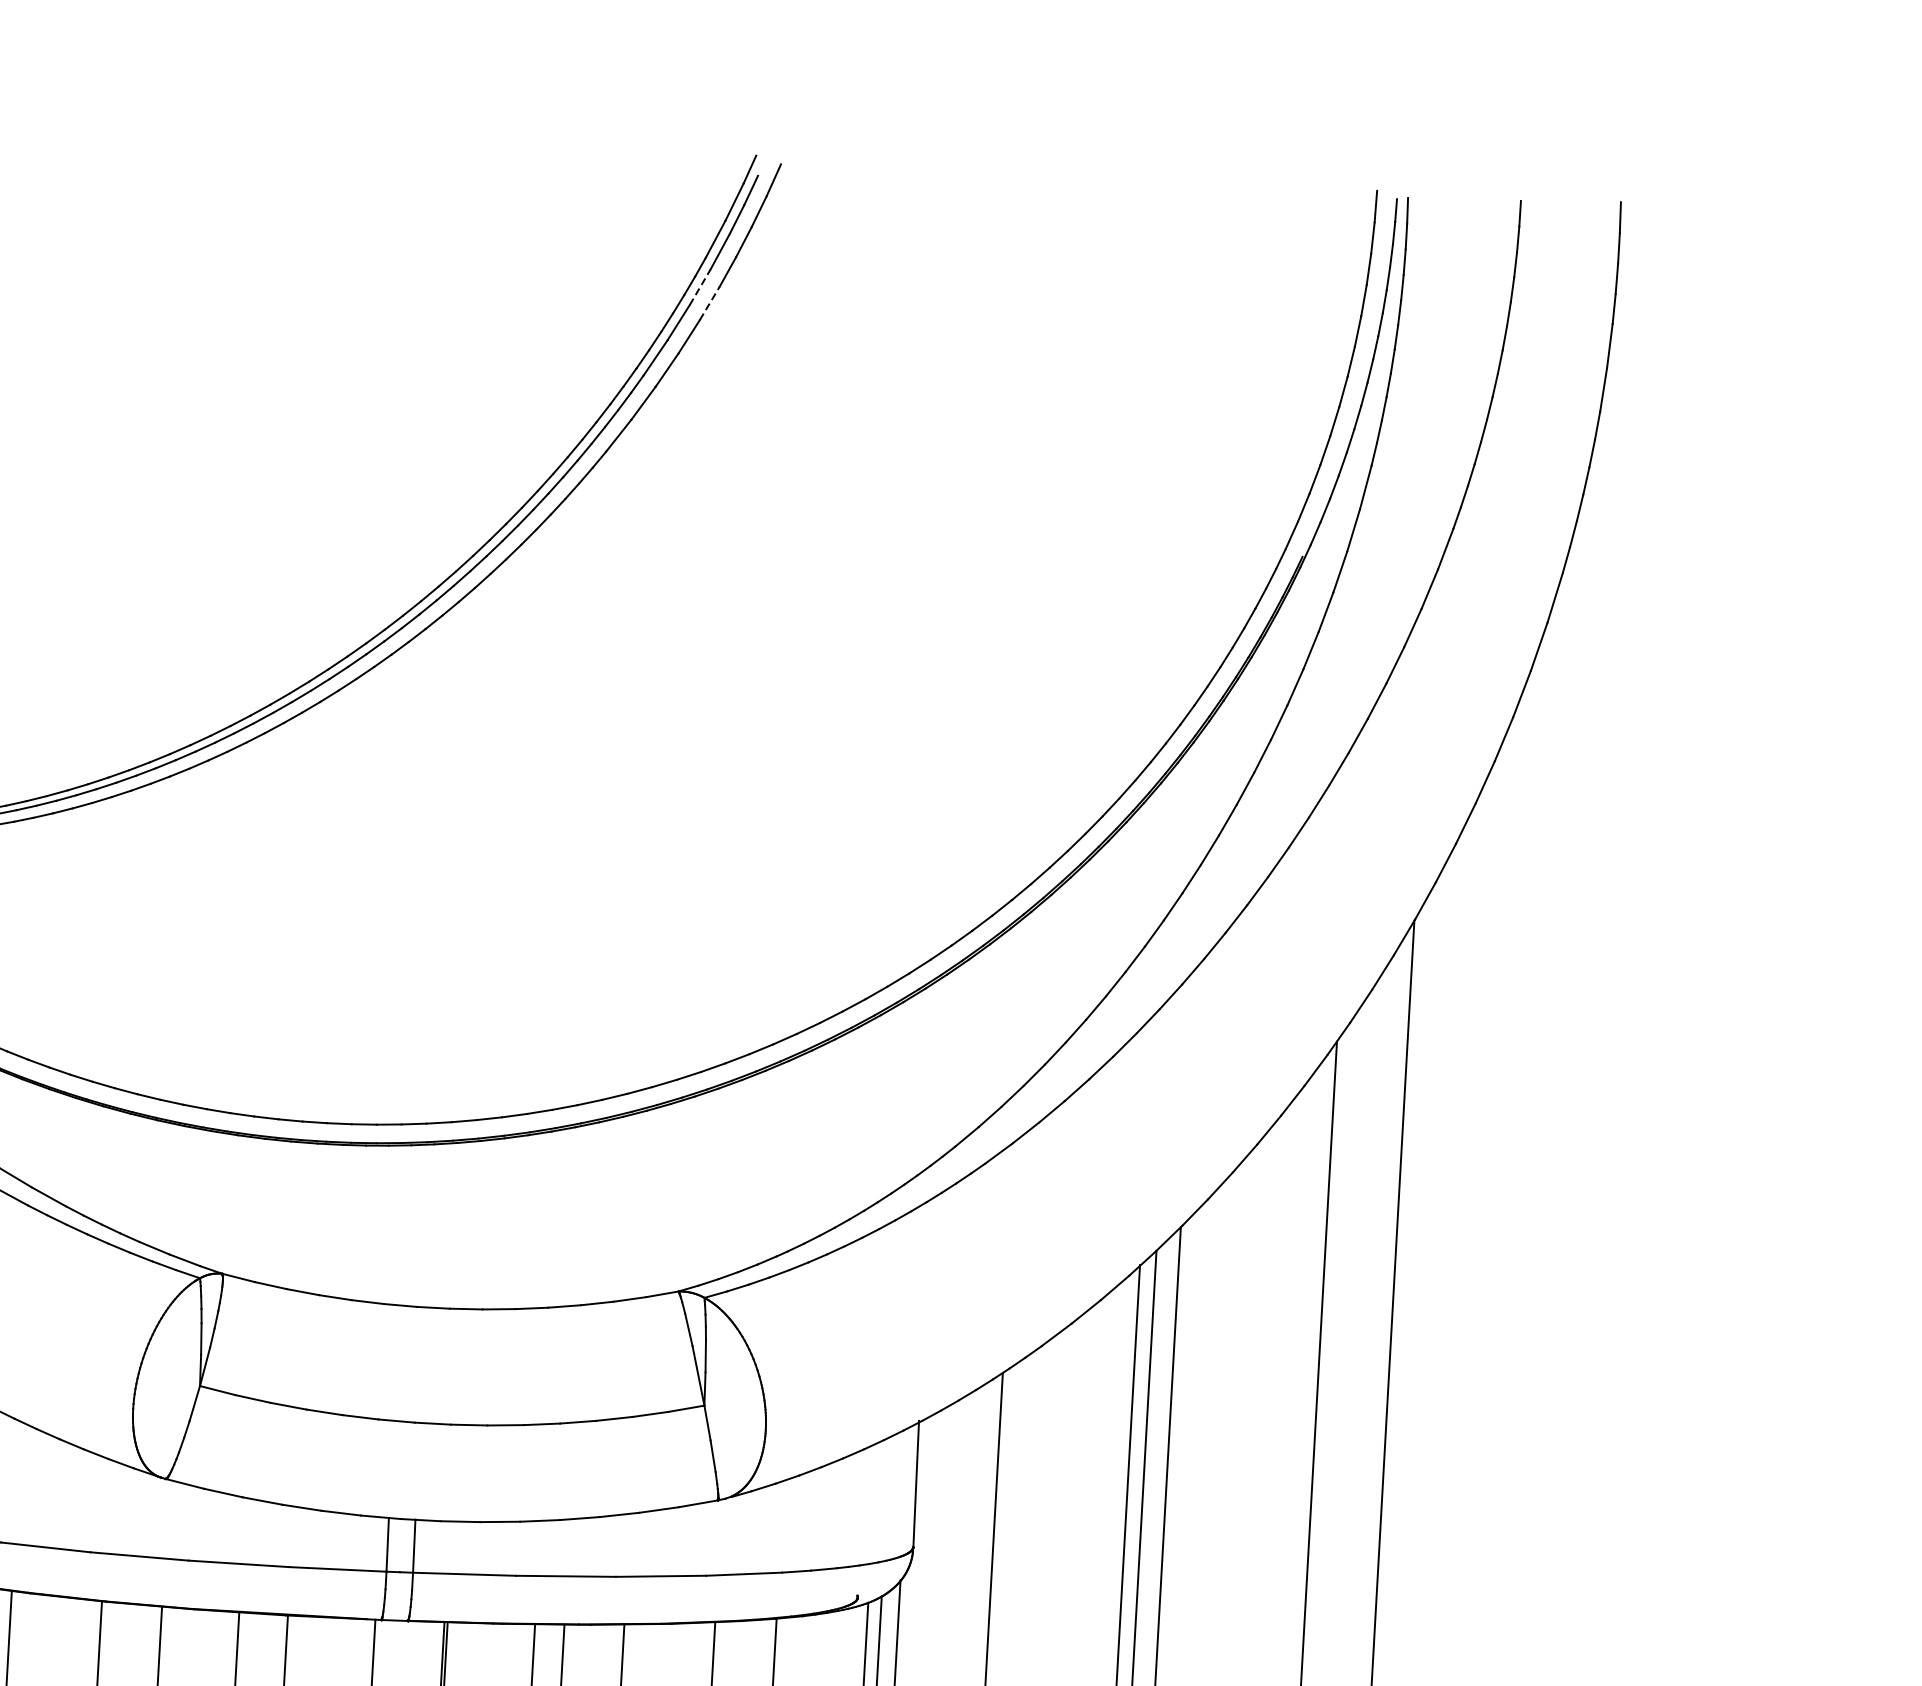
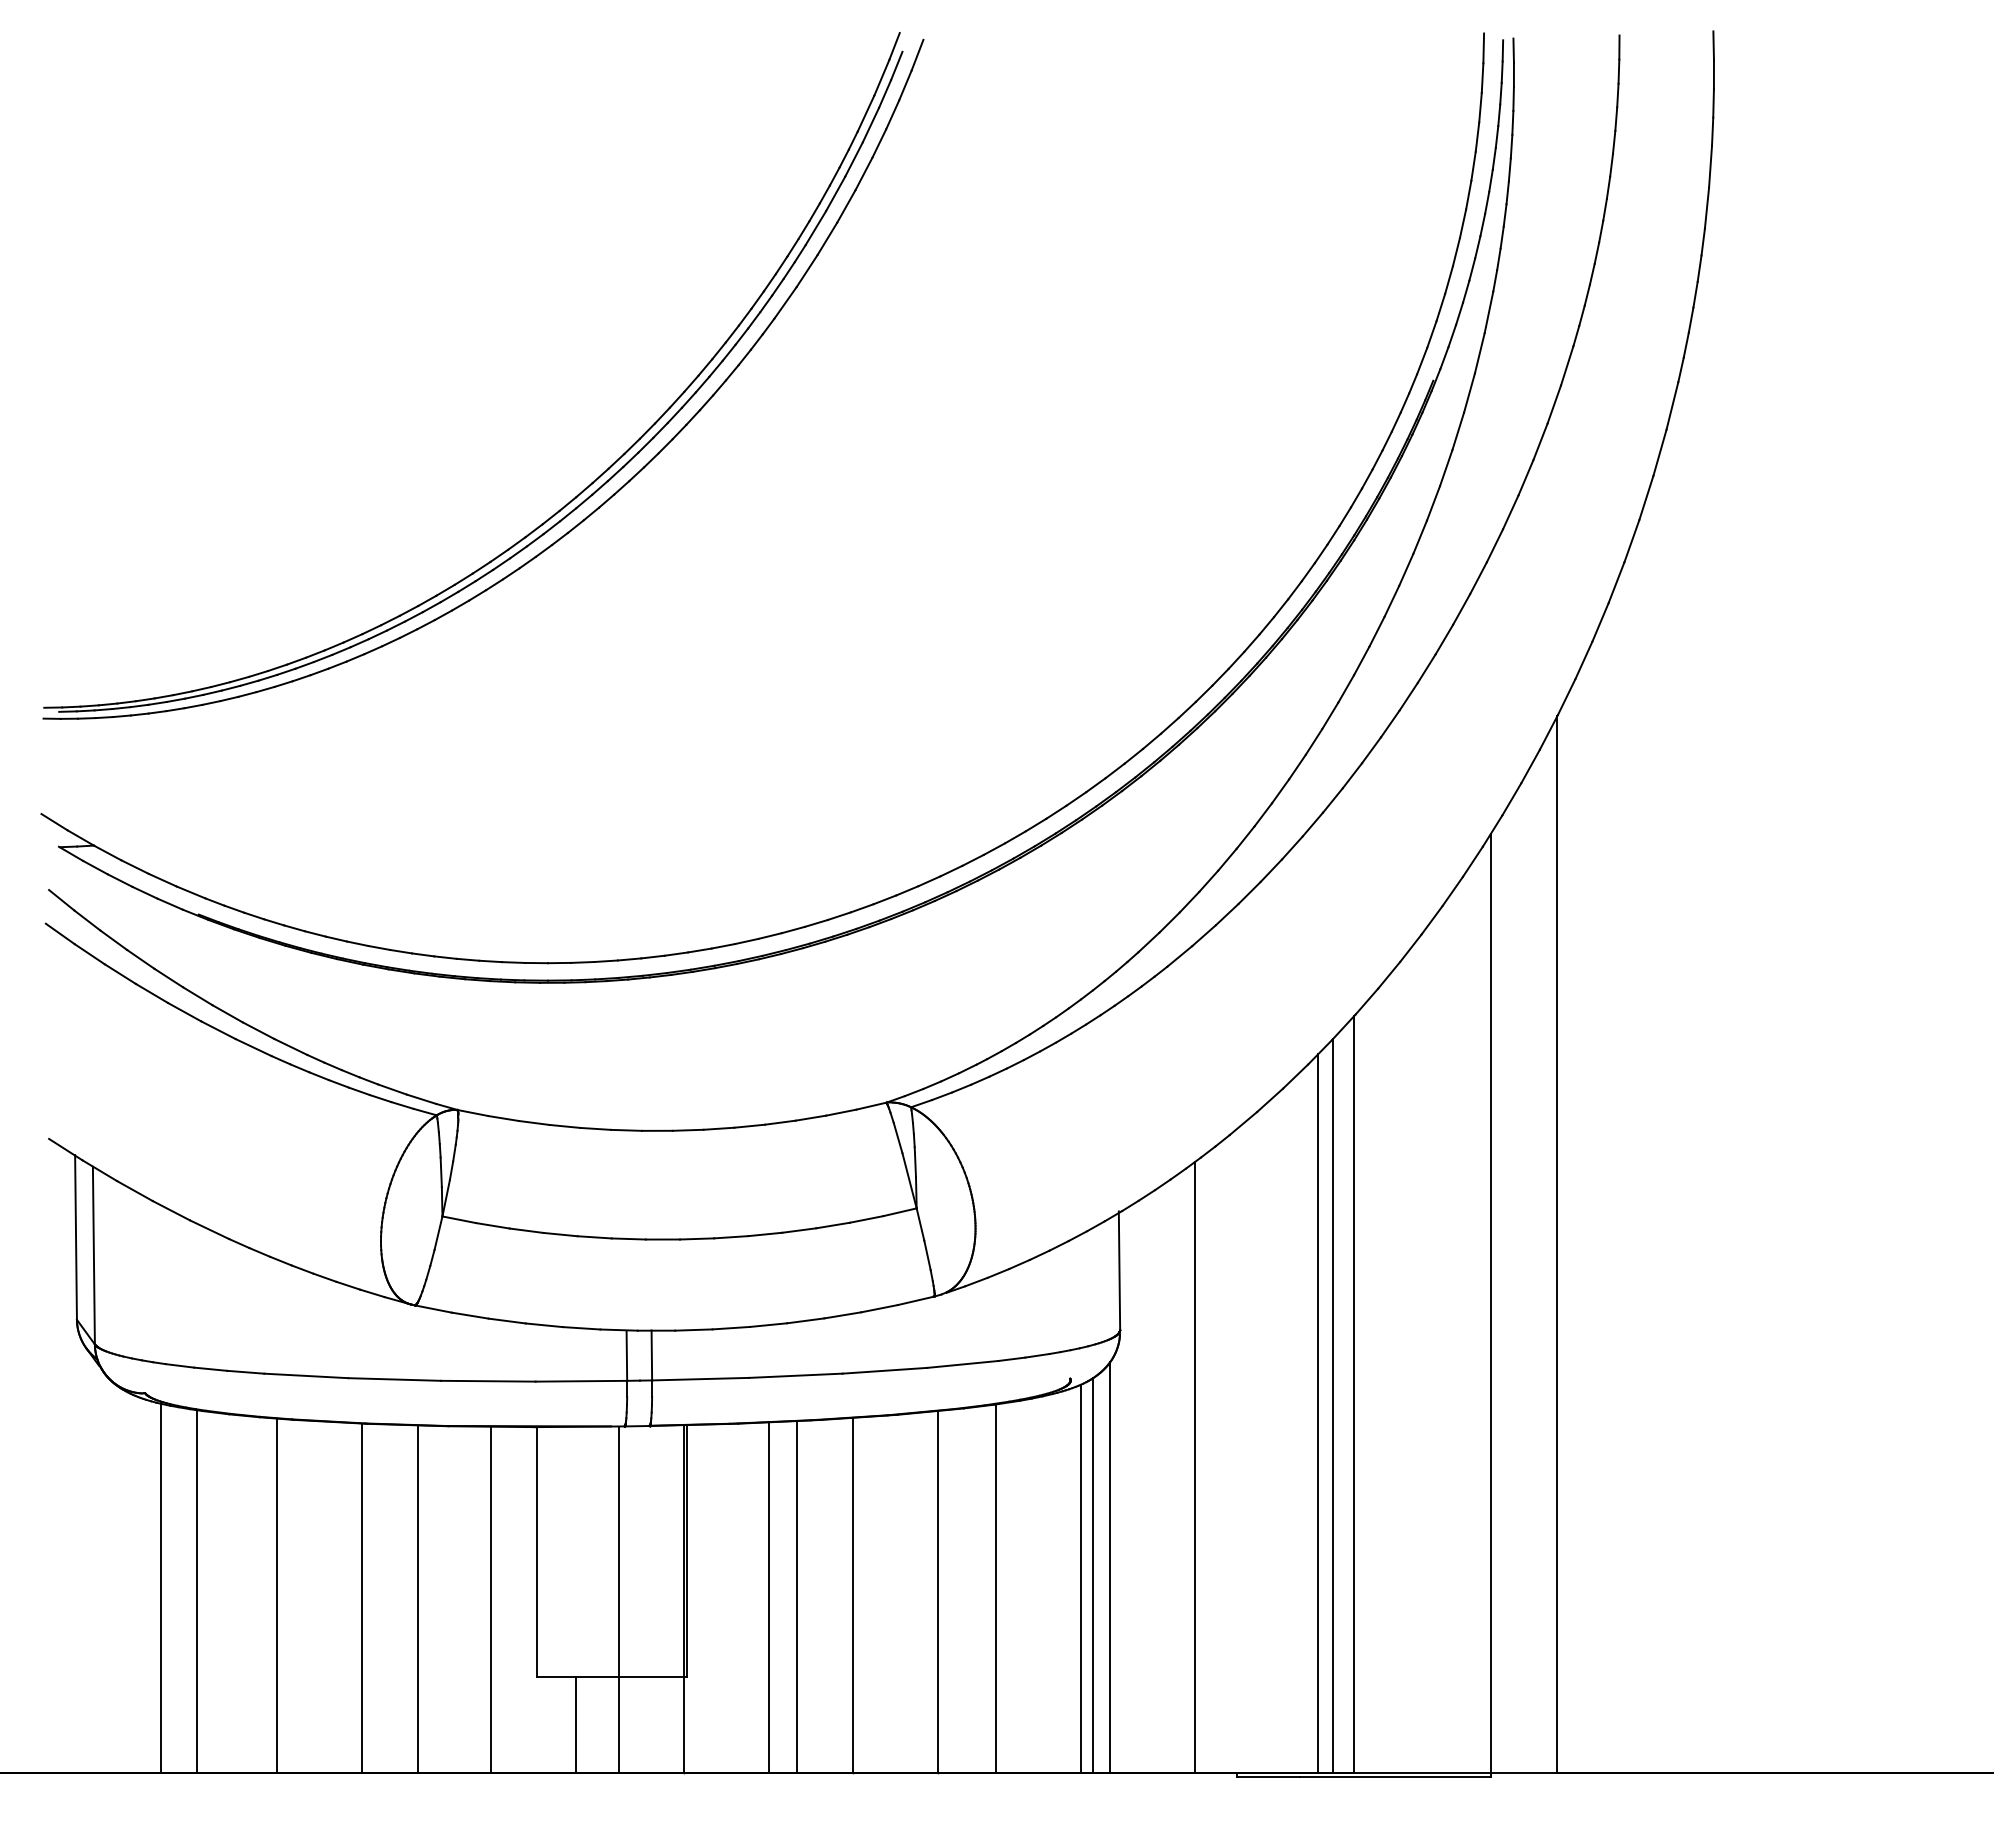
line: (700, 287) -> (854, 159), dashed -> solid
line: (710, 302) -> (864, 173), dashed -> solid

